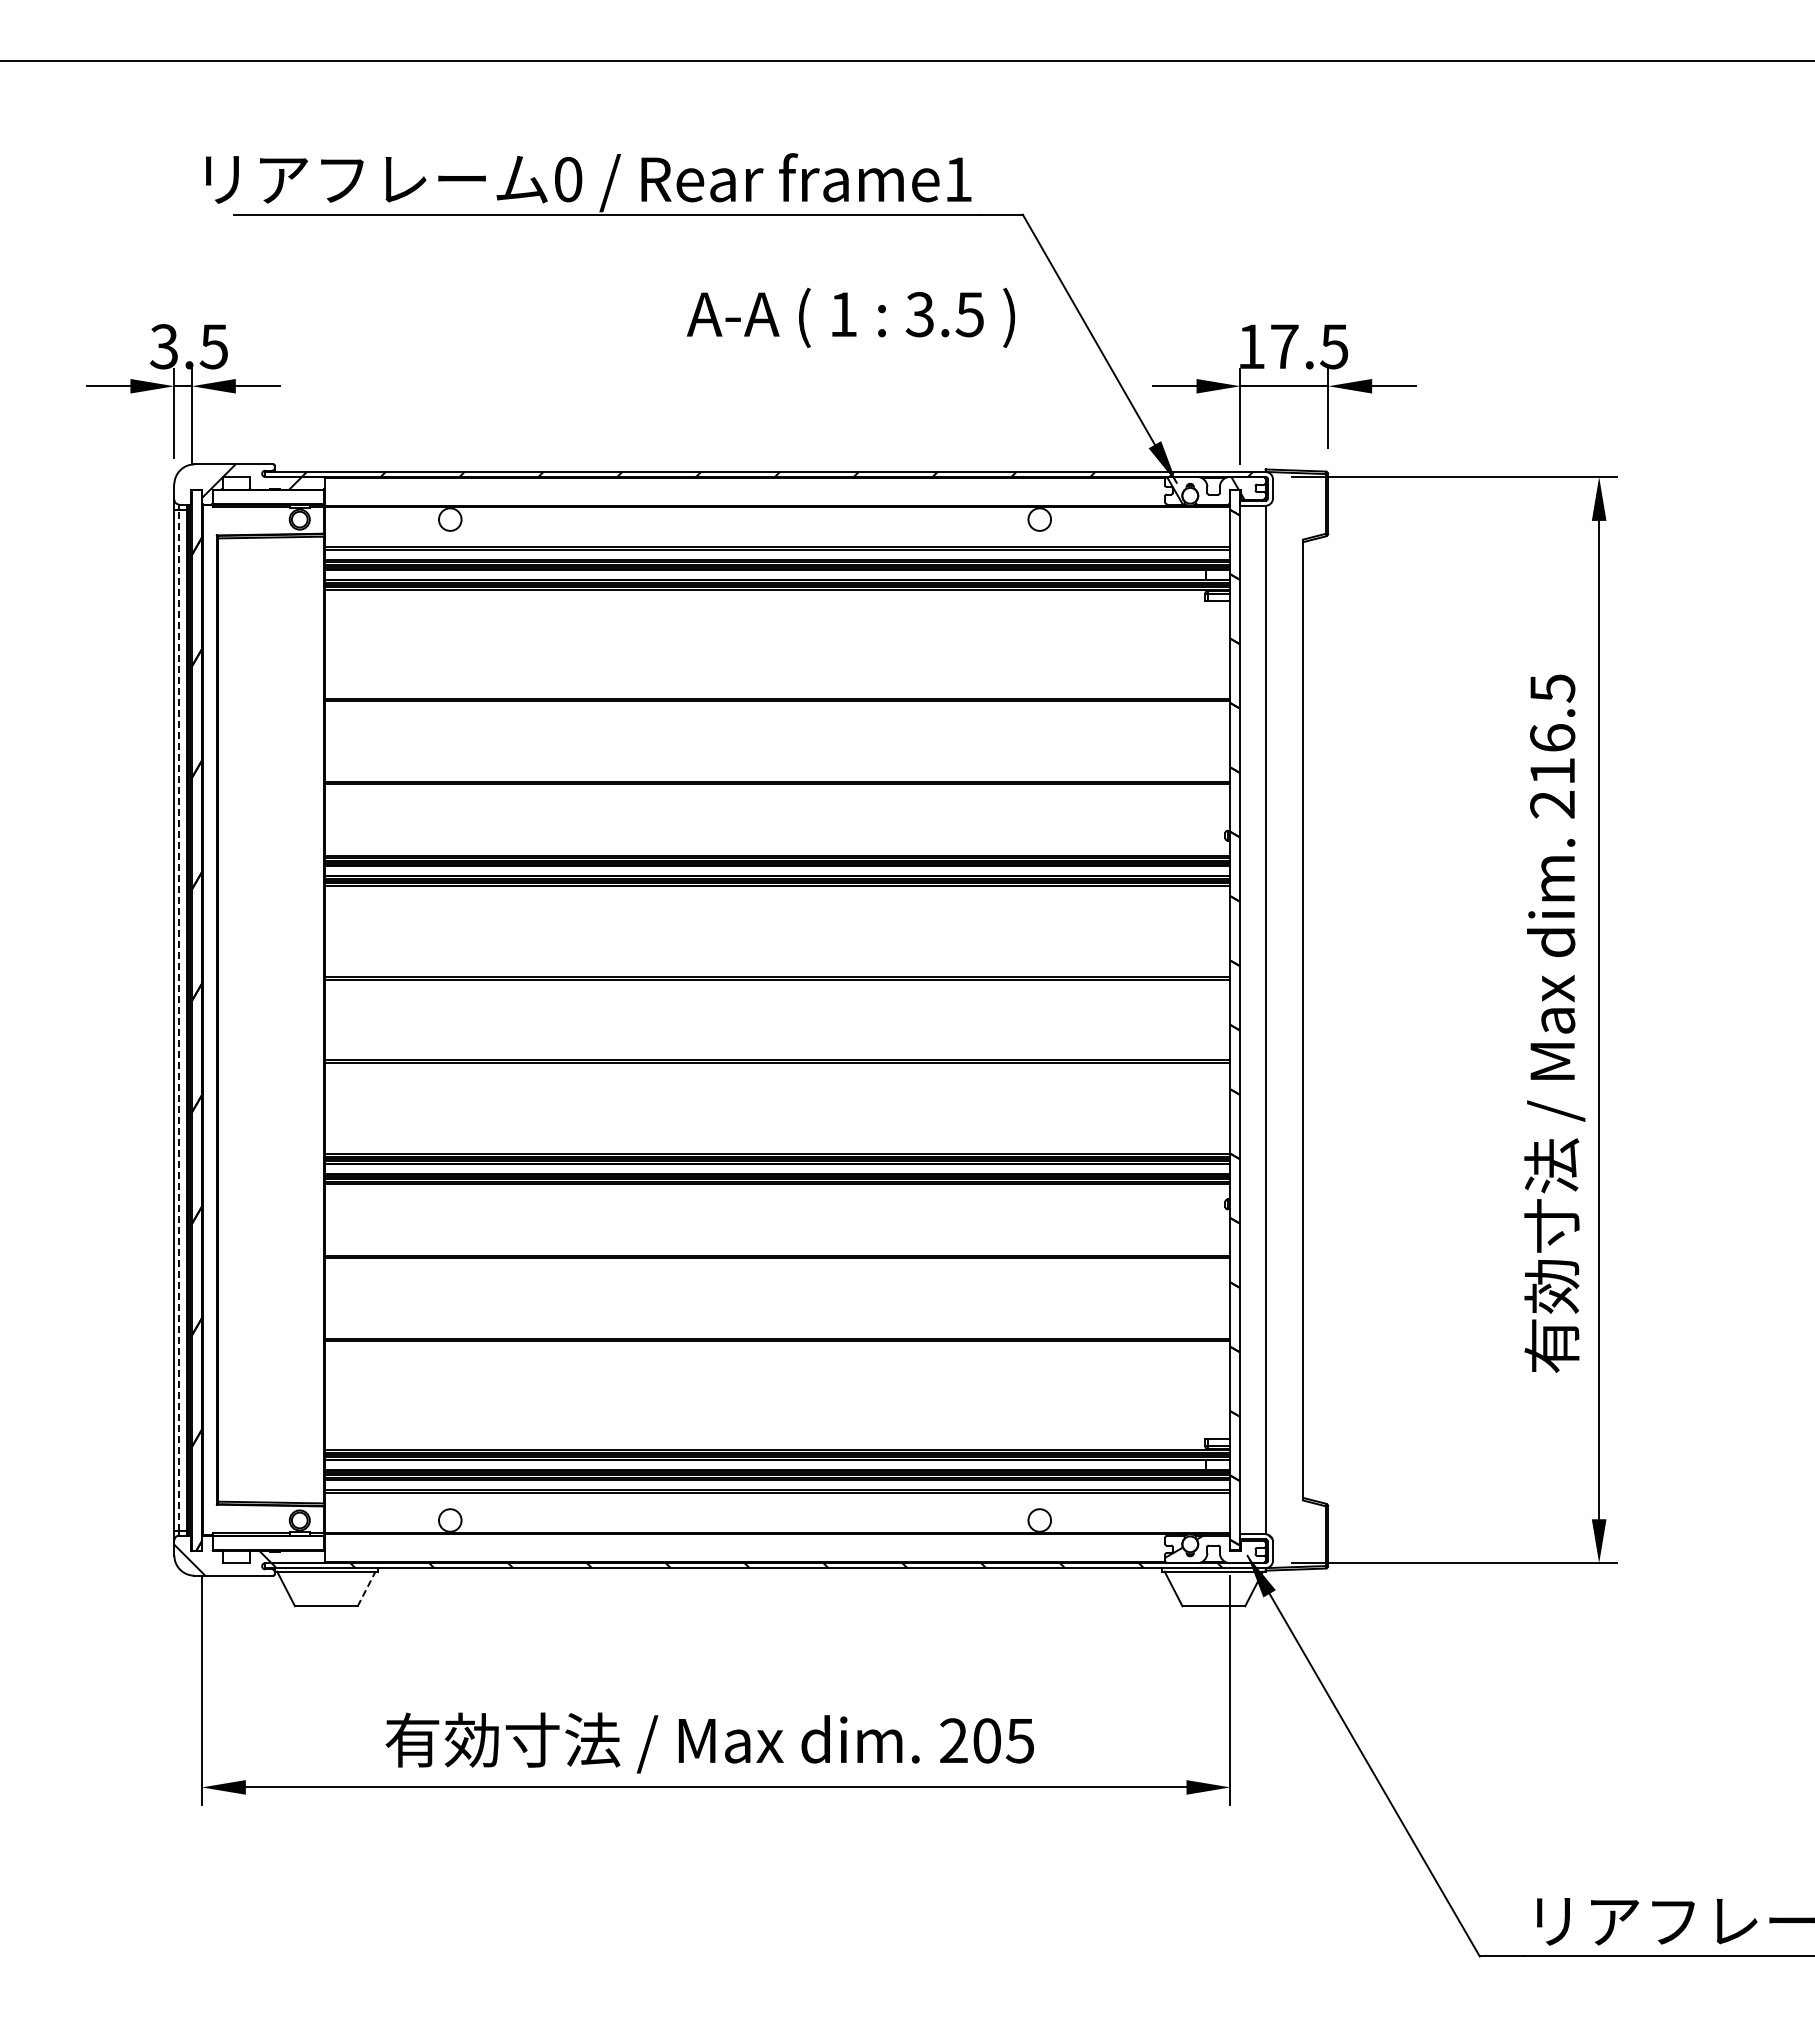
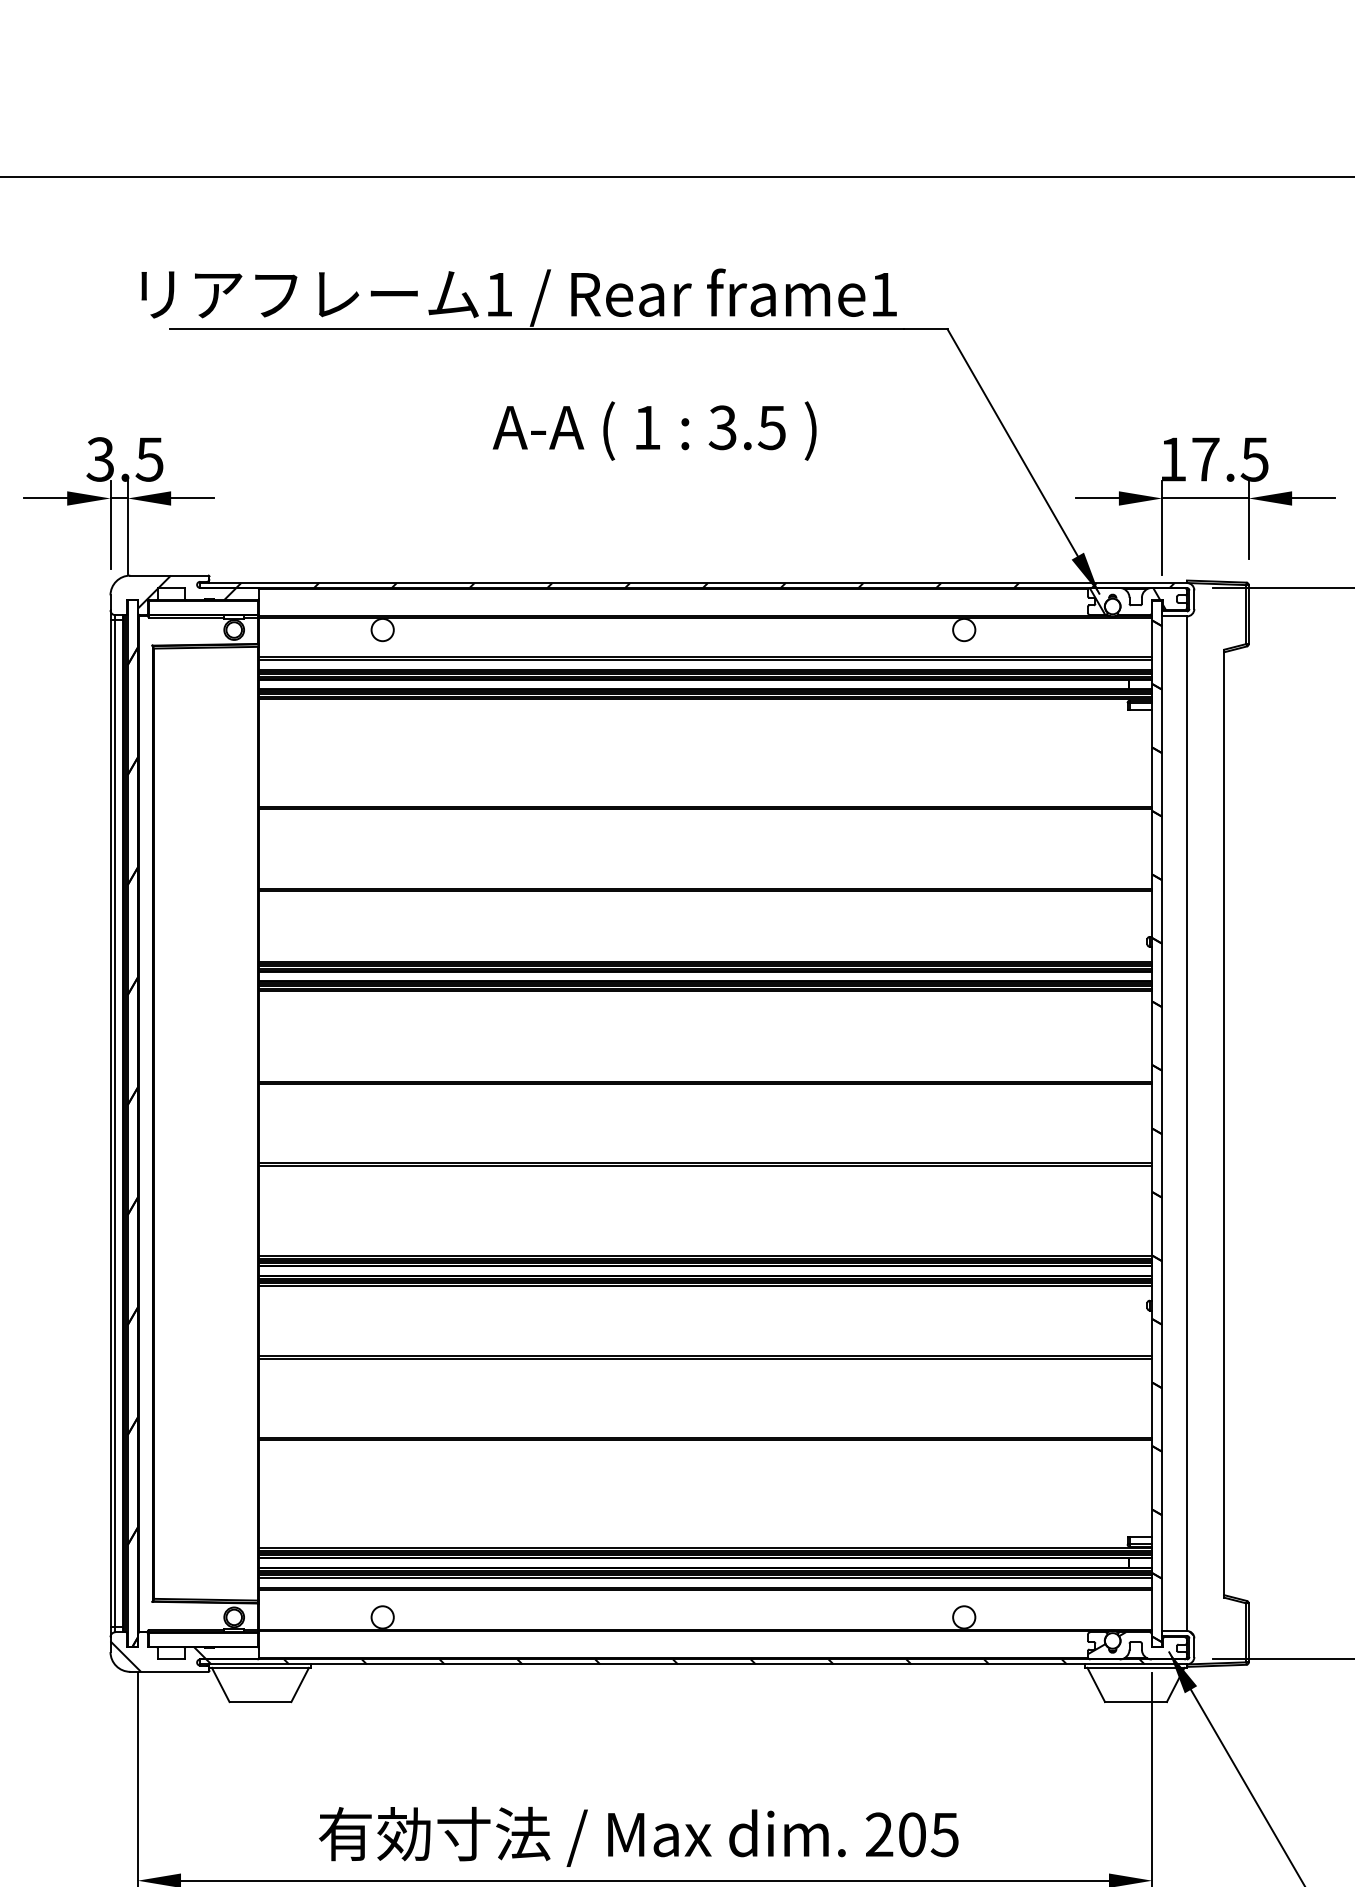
text: (568, 179) -> (499, 294), 0 -> 1
text: (850, 317) -> (654, 430), moved
line: (179, 1019) -> (115, 1123), dashed -> solid
line: (366, 1588) -> (300, 1684), dashed -> solid

